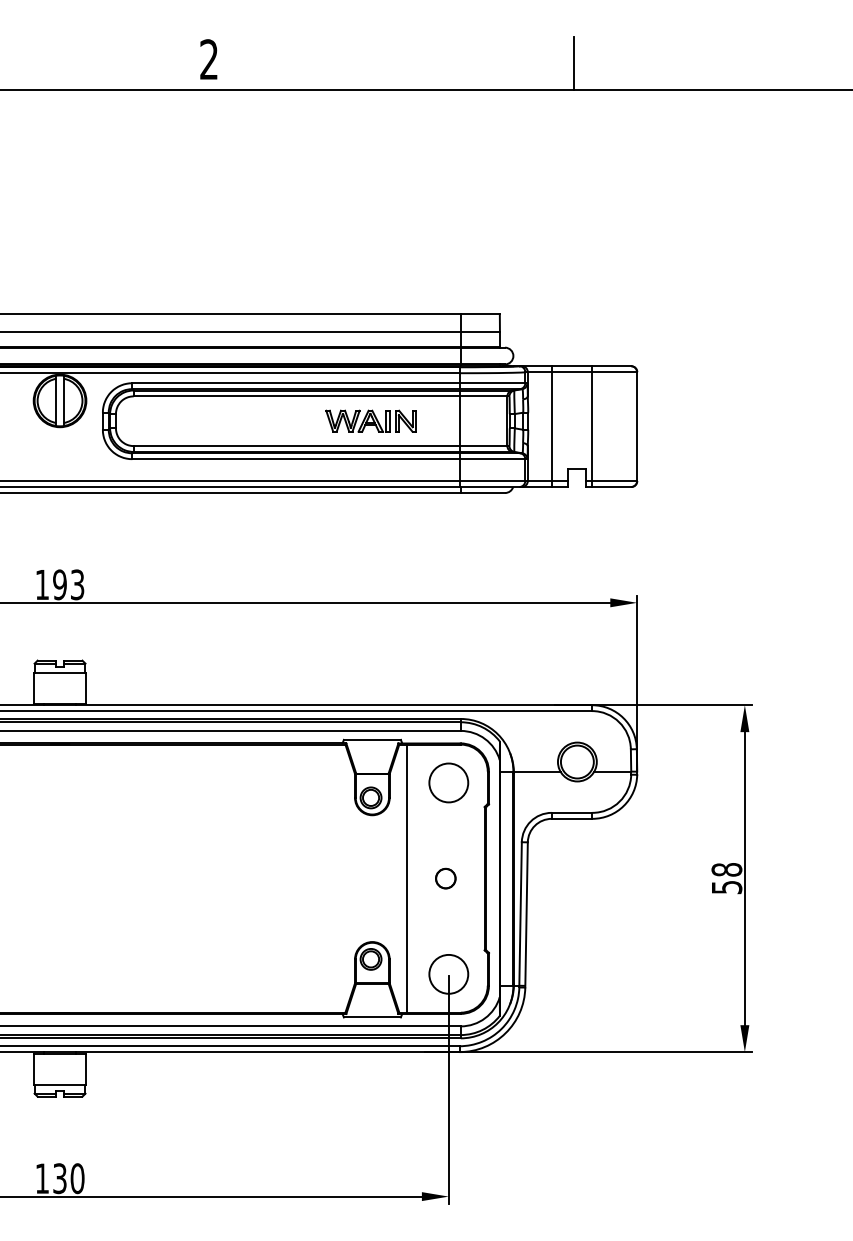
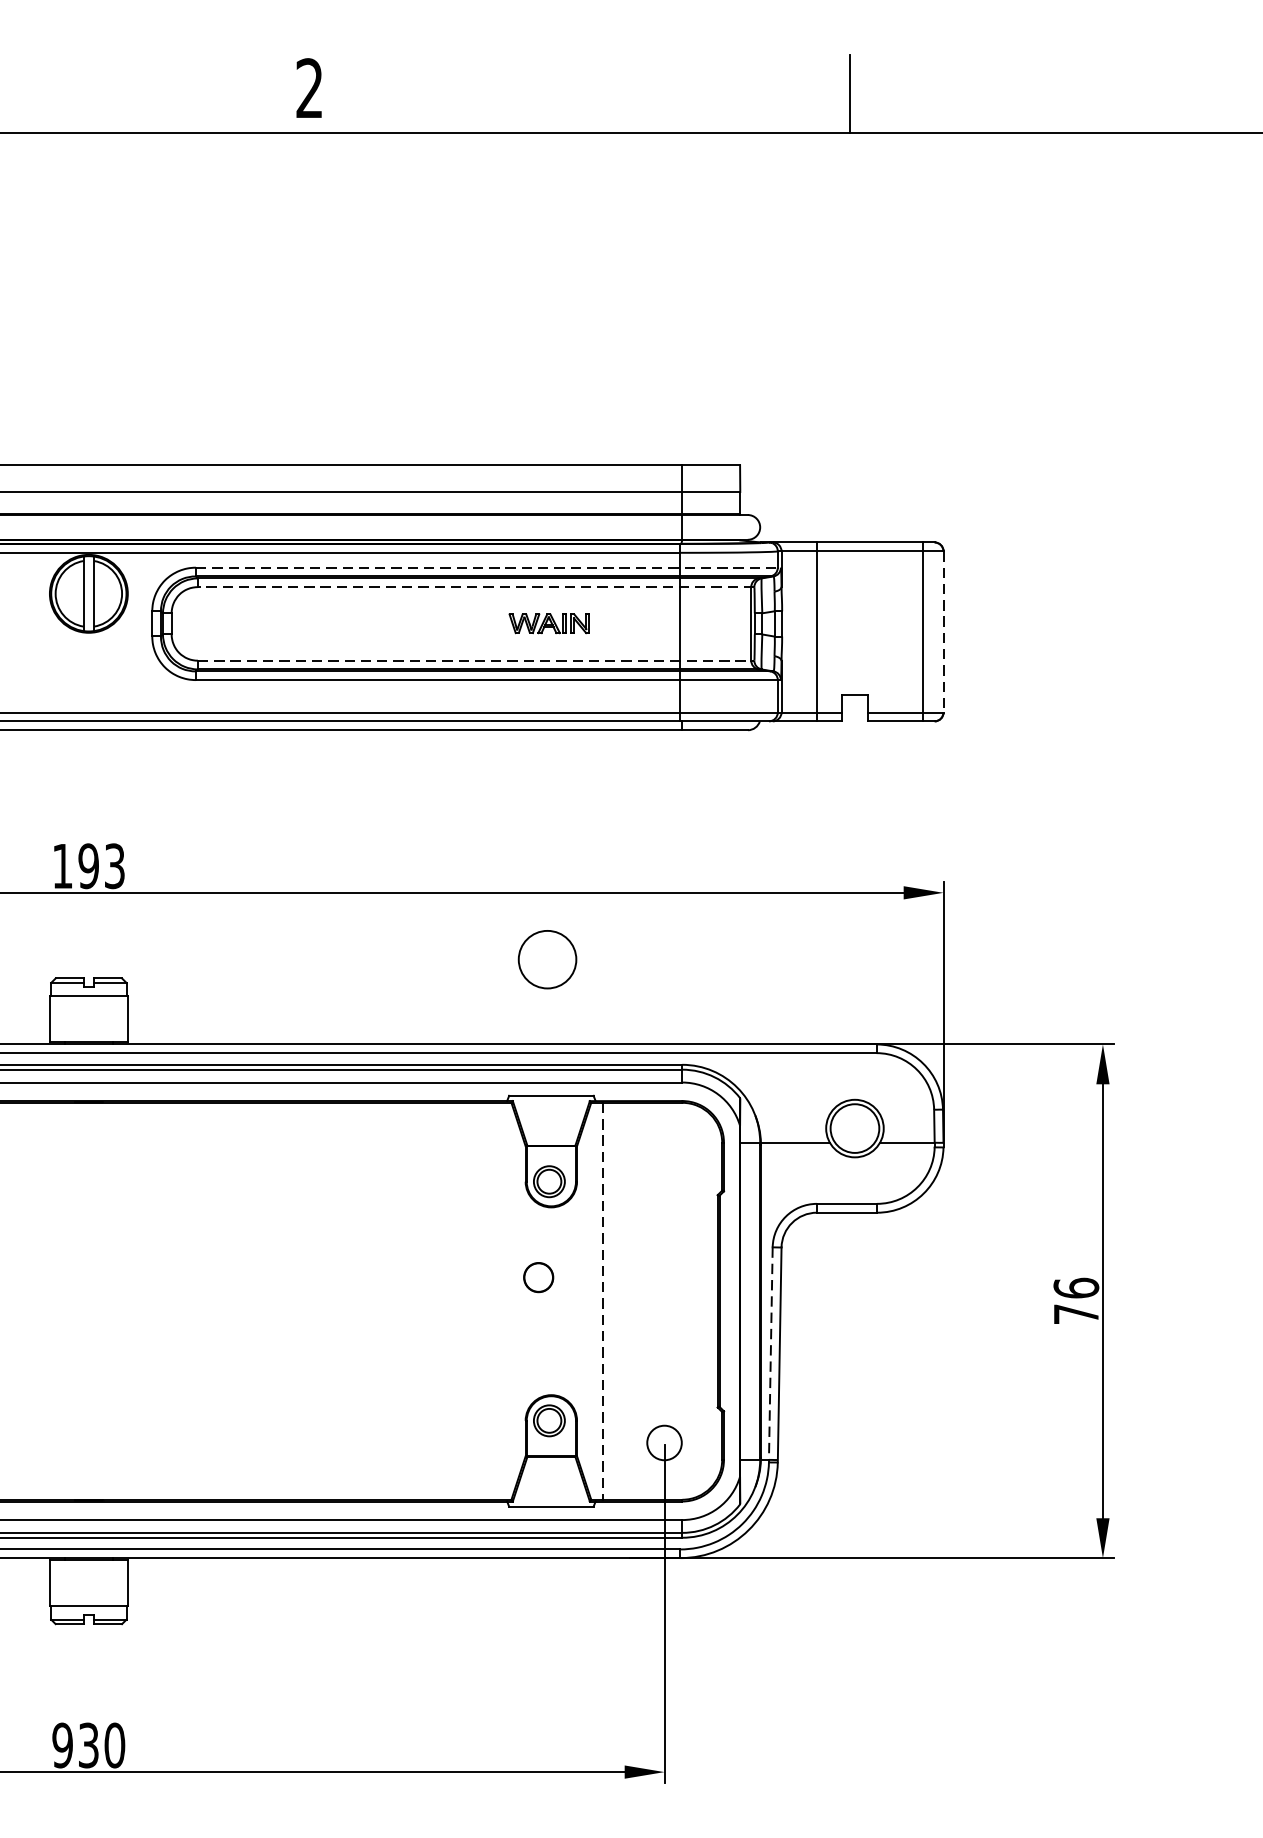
line: (329, 383) -> (487, 568), solid -> dashed
line: (321, 396) -> (476, 587), solid -> dashed
part: (370, 420) -> (548, 622), size x0.6
line: (592, 426) -> (923, 631), moved
line: (637, 427) -> (943, 633), solid -> dashed
line: (321, 446) -> (476, 661), solid -> dashed
circle: (448, 782) -> (547, 958), moved
part: (445, 878) -> (538, 1277), moved
text: (726, 878) -> (1075, 1301), 58 -> 76
line: (407, 879) -> (603, 1302), solid -> dashed
line: (520, 914) -> (770, 1354), solid -> dashed
circle: (448, 973) -> (664, 1441), size x0.6
text: (42, 1178) -> (62, 1745), 130 -> 930

